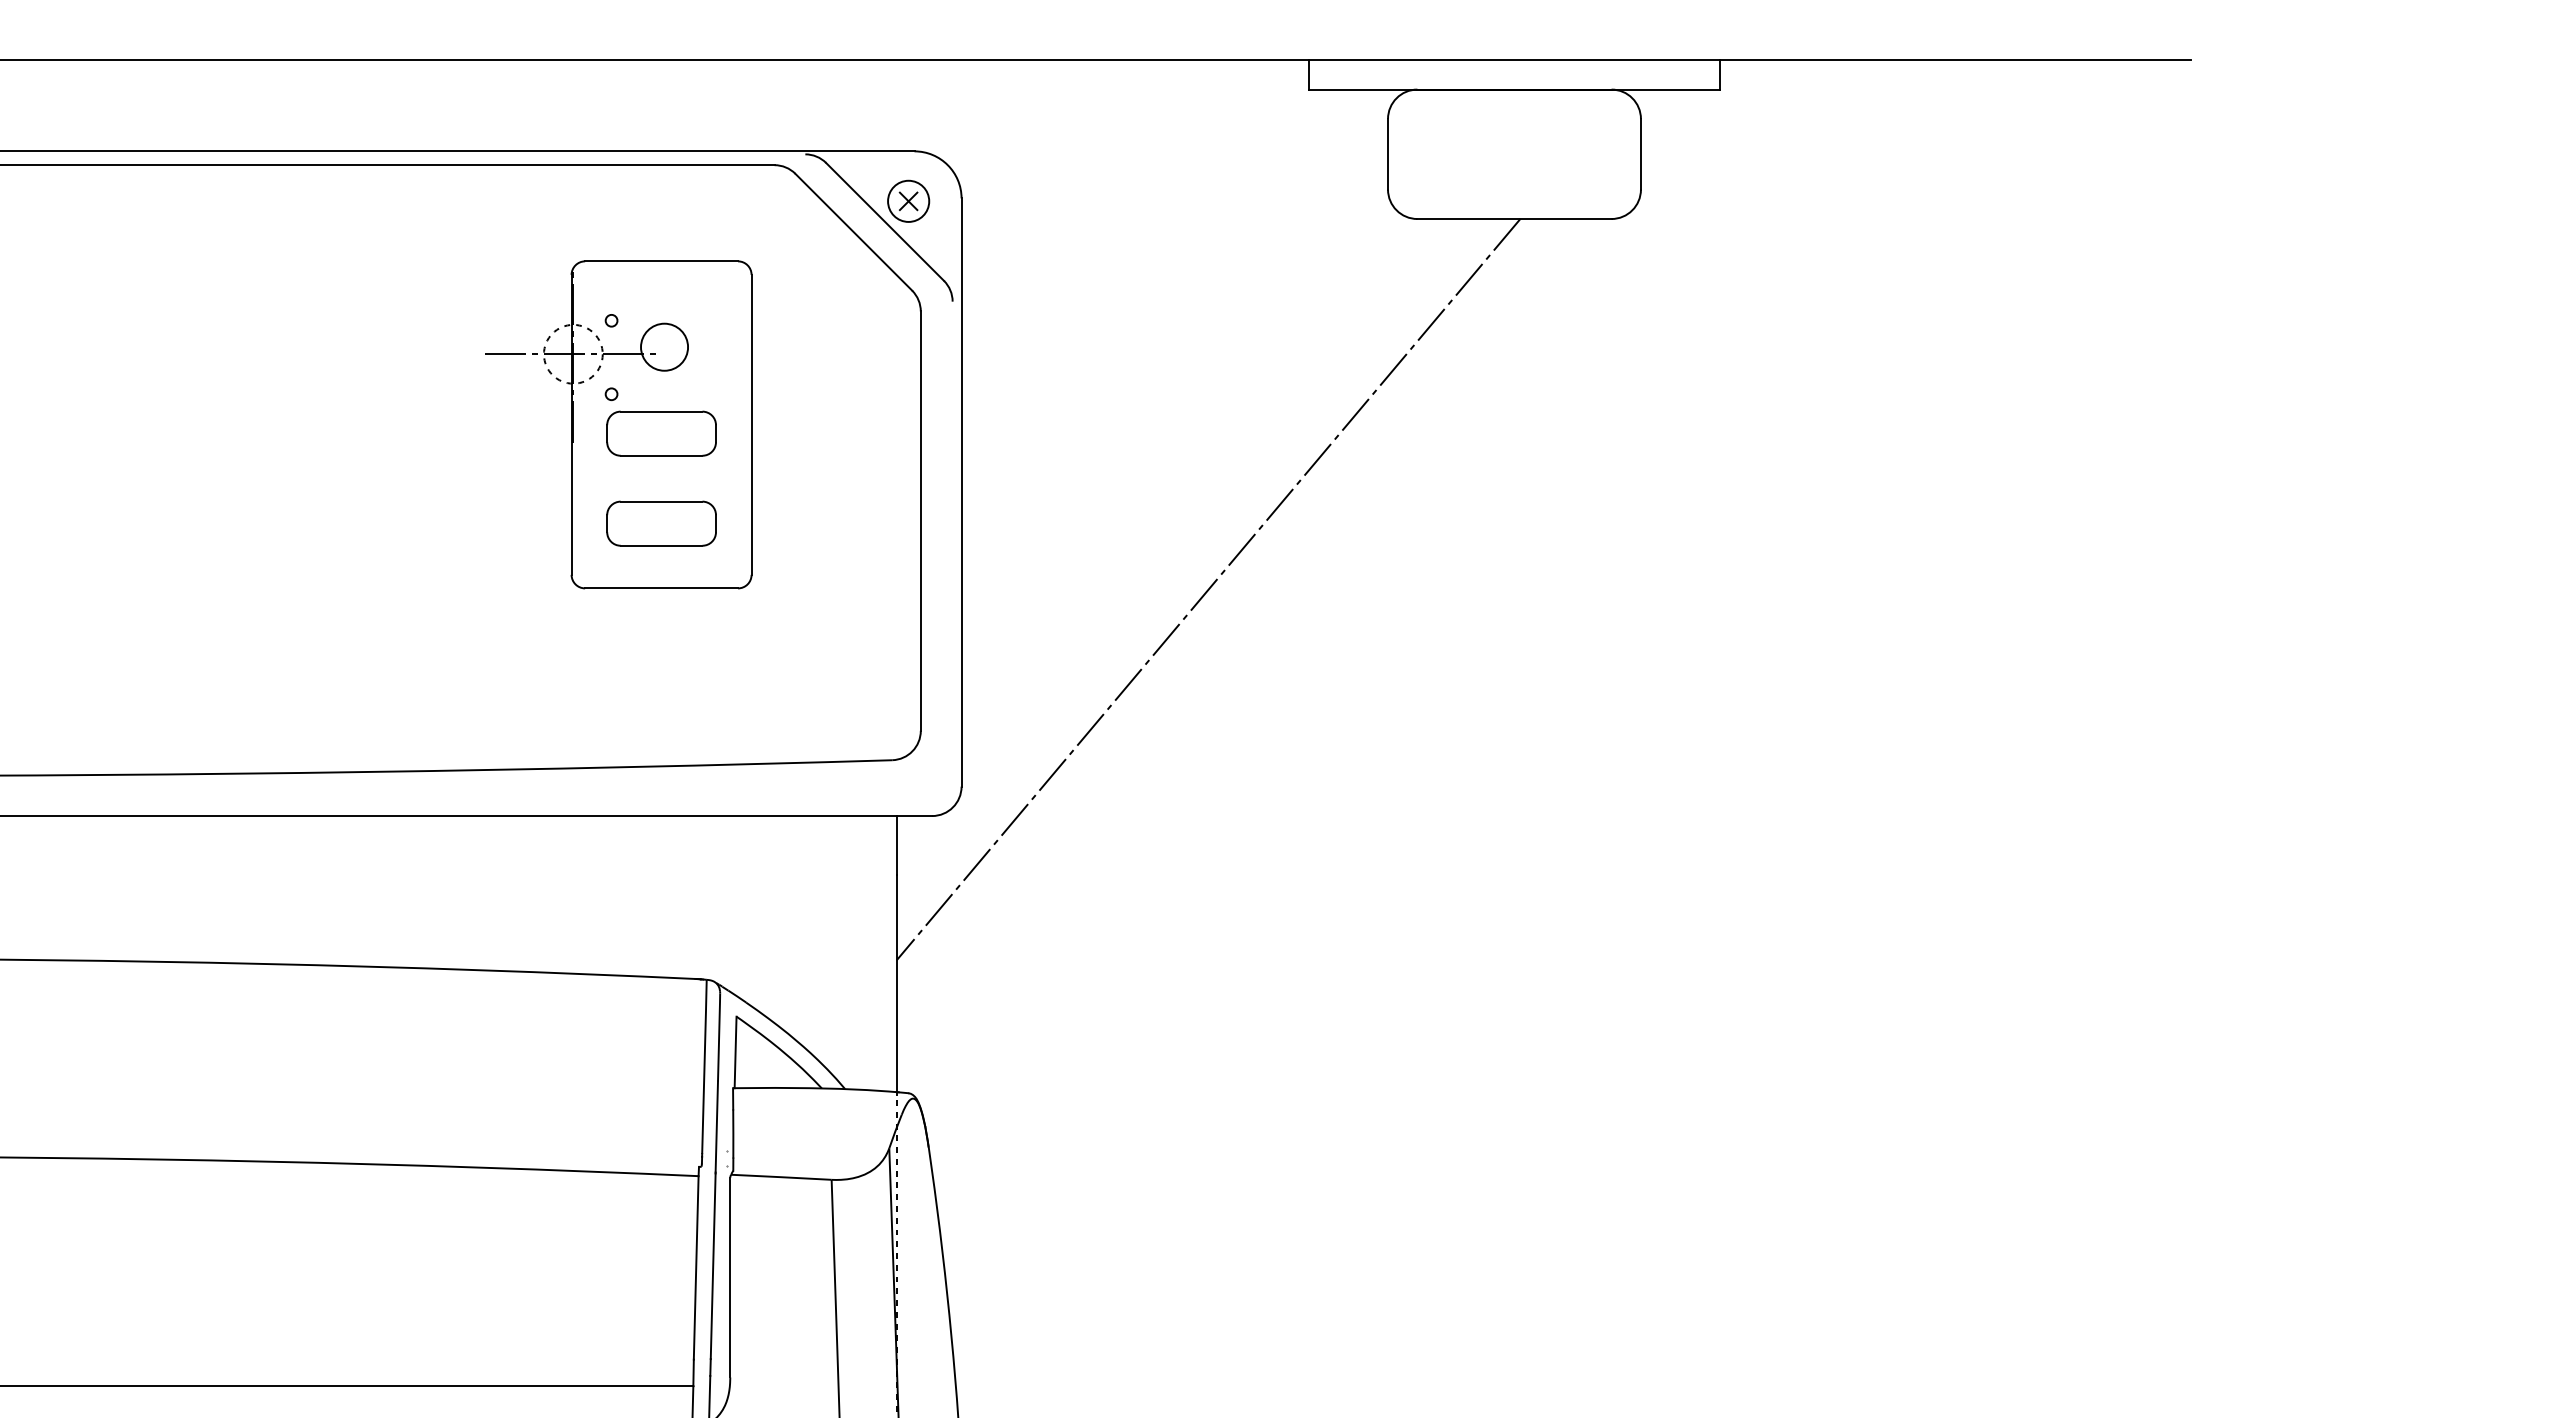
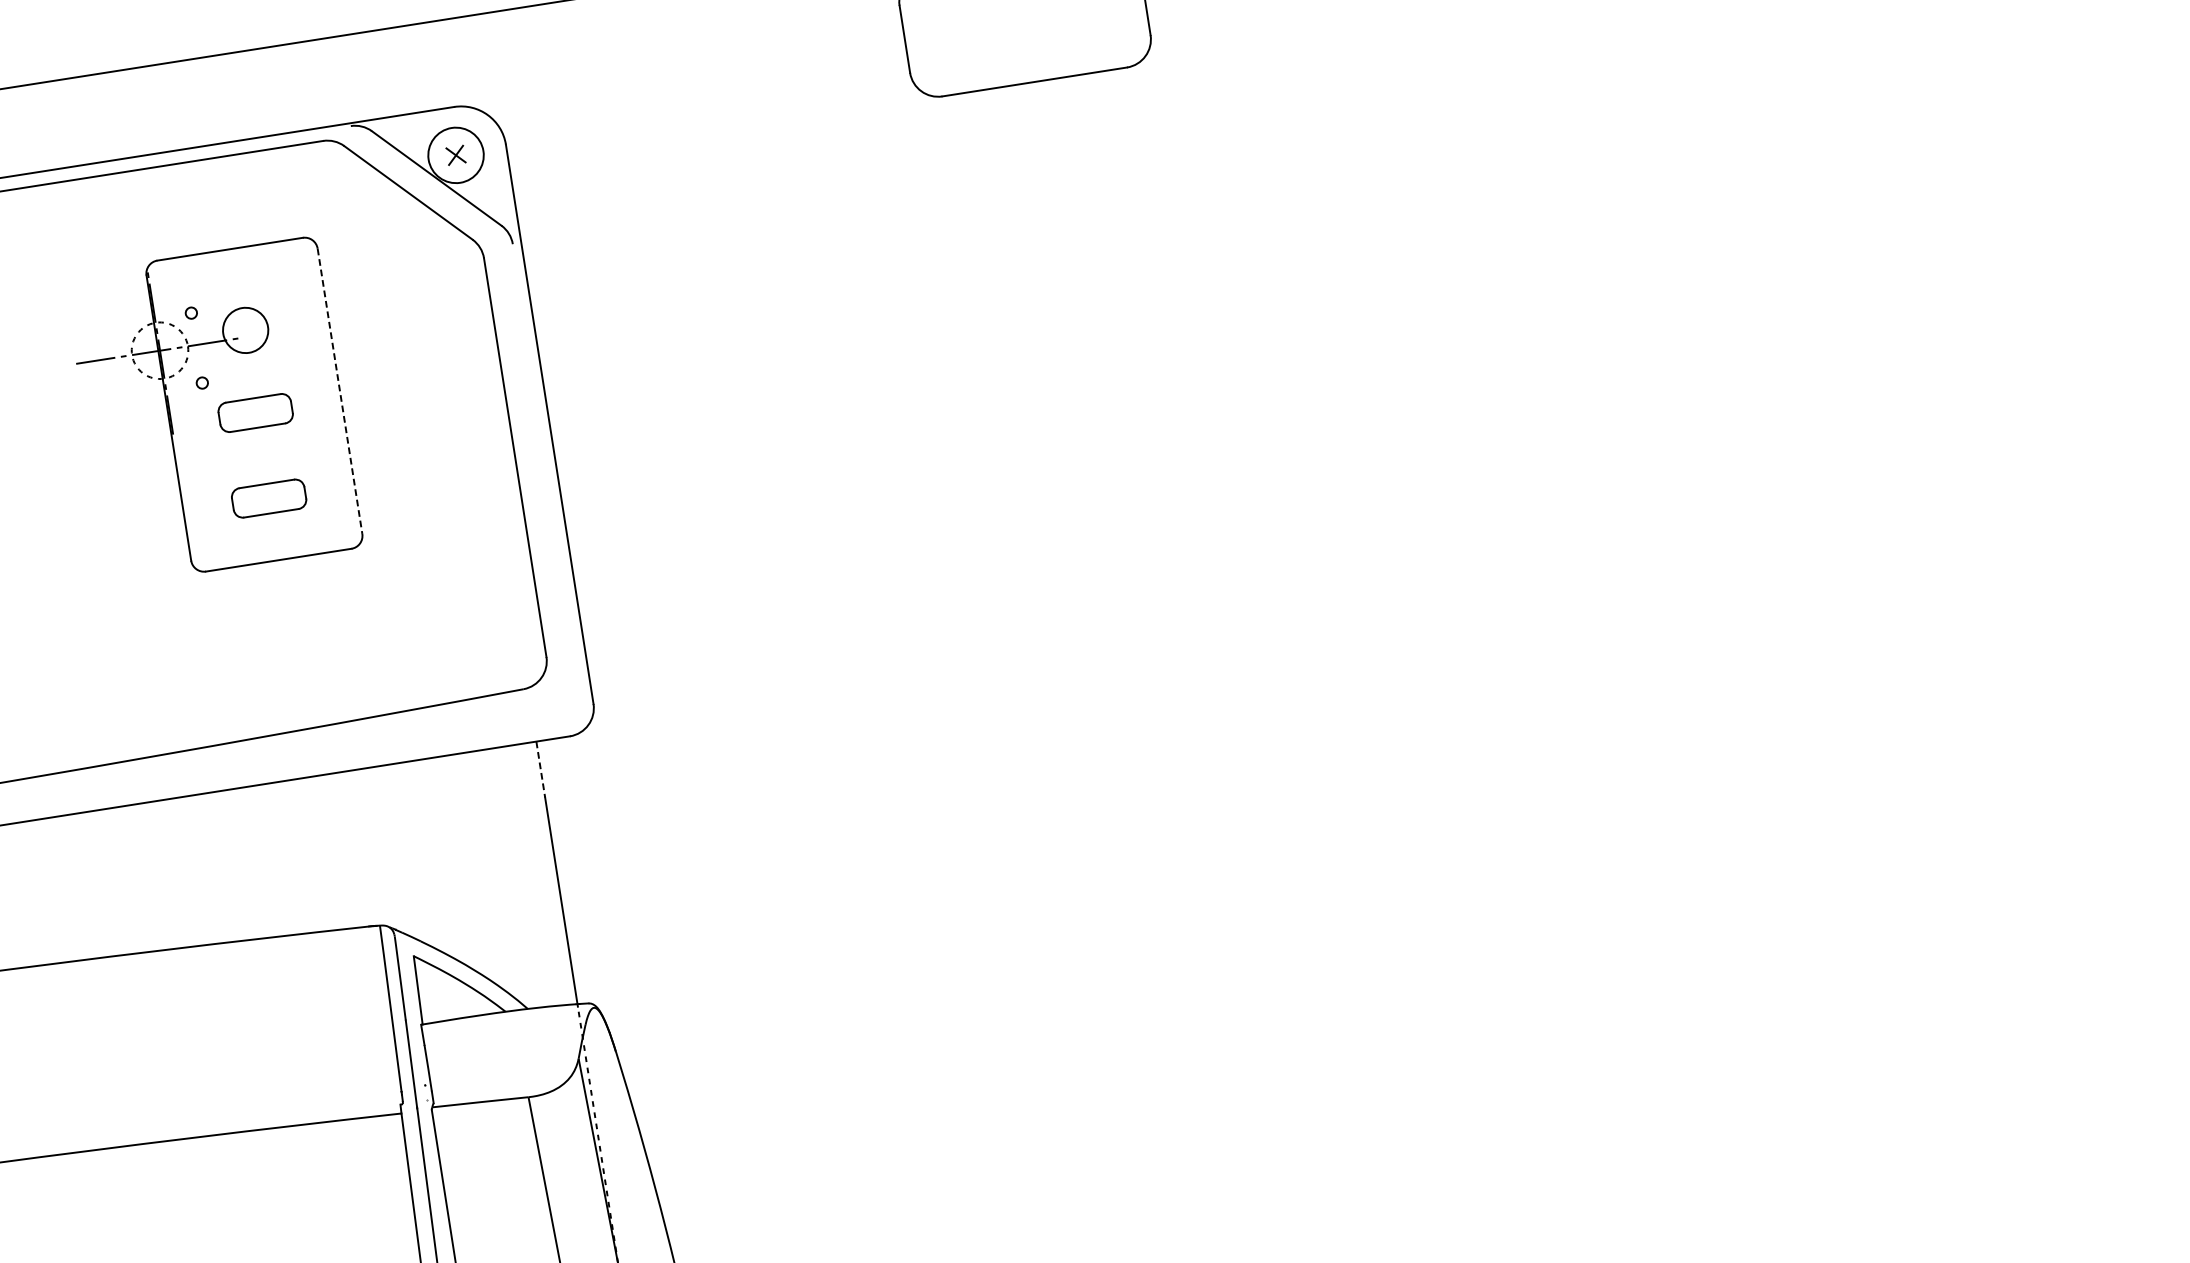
circle: (908, 200) -> (455, 154), size x1.4
line: (751, 424) -> (339, 390), solid -> dashed
part: (661, 433) -> (255, 412), size x0.7
part: (661, 523) -> (269, 498), size x0.7
line: (1208, 589) -> (798, 479), removed
line: (896, 845) -> (540, 769), solid -> dashed

